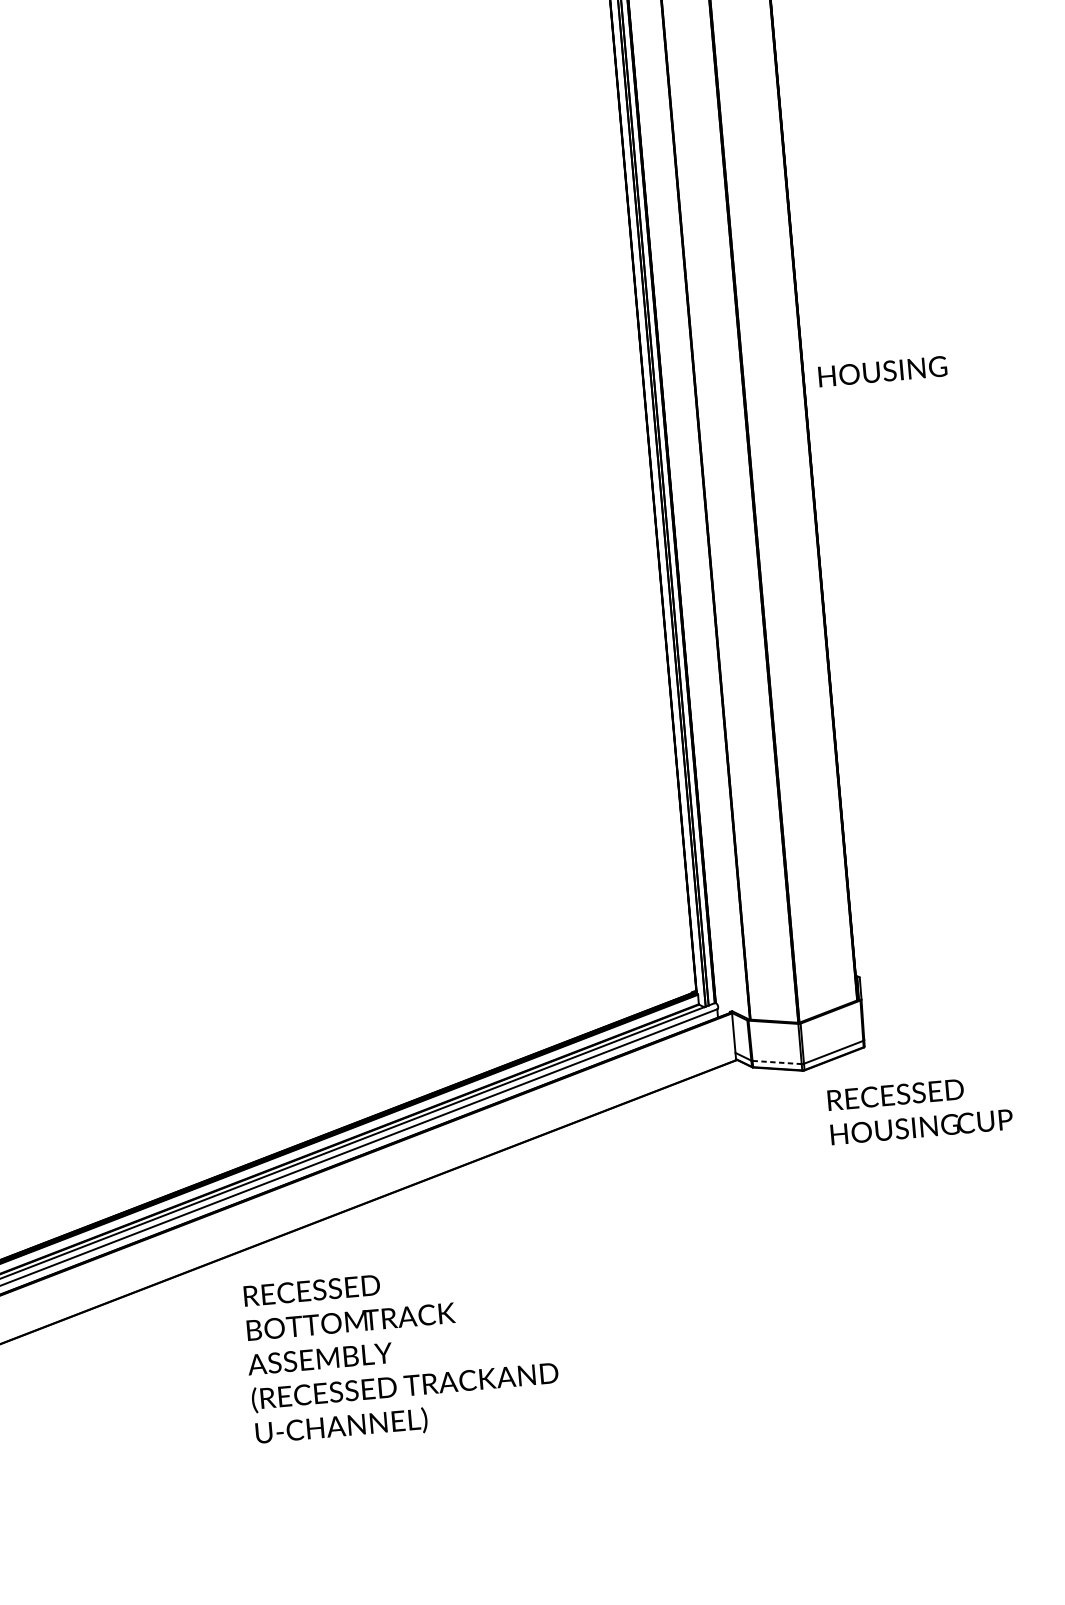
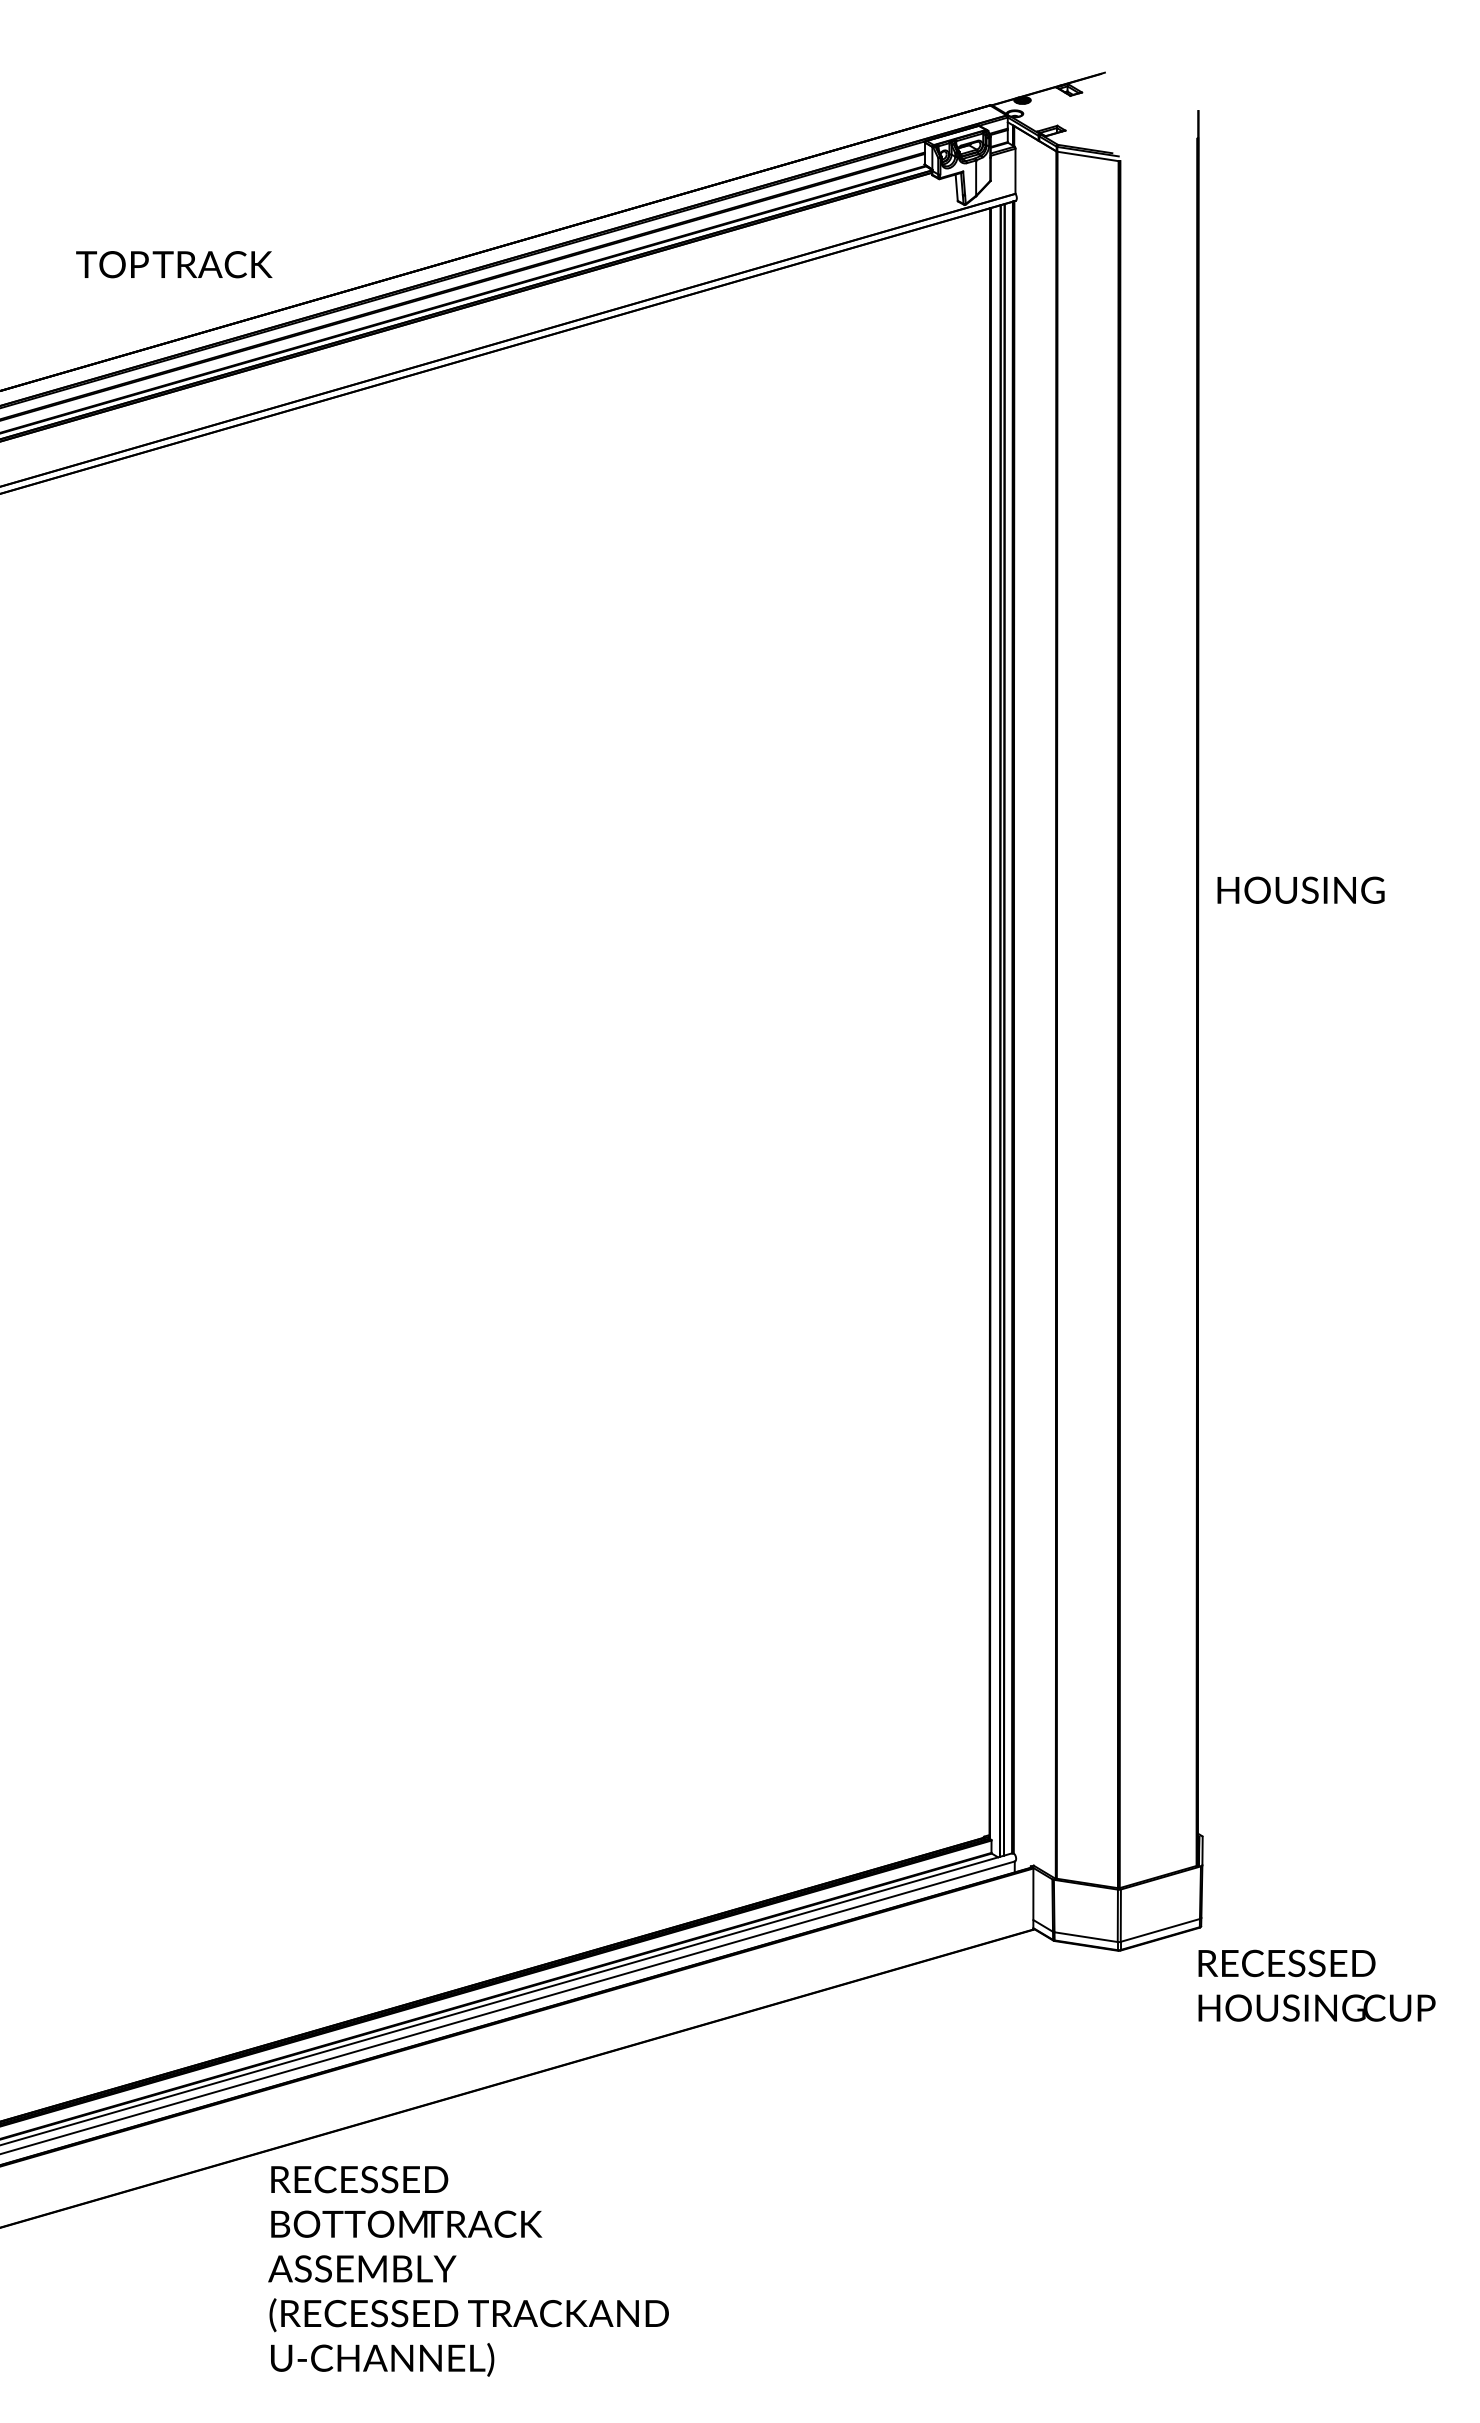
text: (882, 370) -> (1300, 889), moved
line: (777, 1062) -> (1086, 1937), dashed -> solid
text: (919, 1109) -> (1316, 1985), moved
text: (401, 1353) -> (468, 2271), moved

